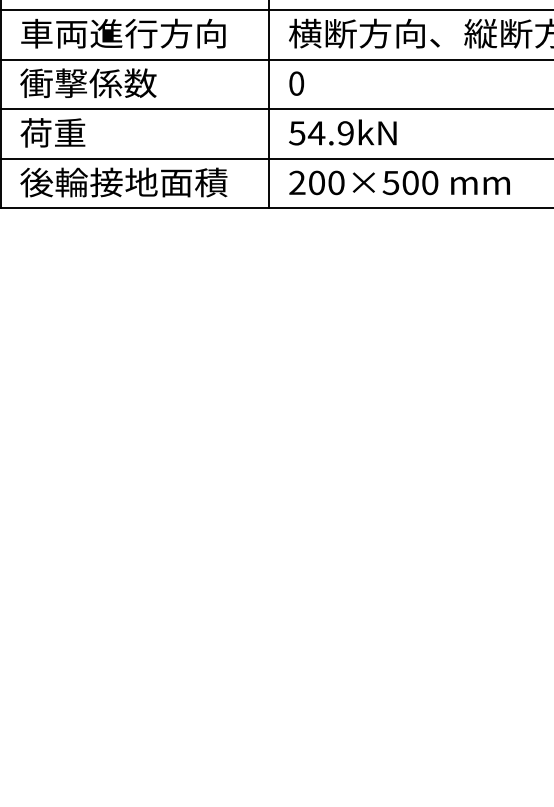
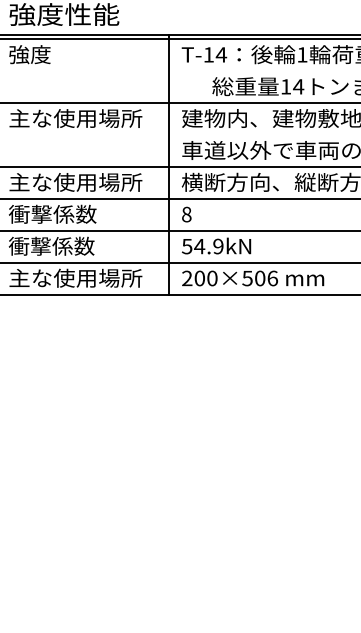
text: (123, 32) -> (75, 181), 車両進行方向 -> 主な使用場所
text: (296, 83) -> (186, 214), 0 -> 8
text: (86, 131) -> (51, 245), 荷重 -> 衝撃係数
text: (123, 181) -> (75, 277), 後輪接地面積 -> 主な使用場所
text: (429, 182) -> (272, 278), 200×500 -> 200×506

